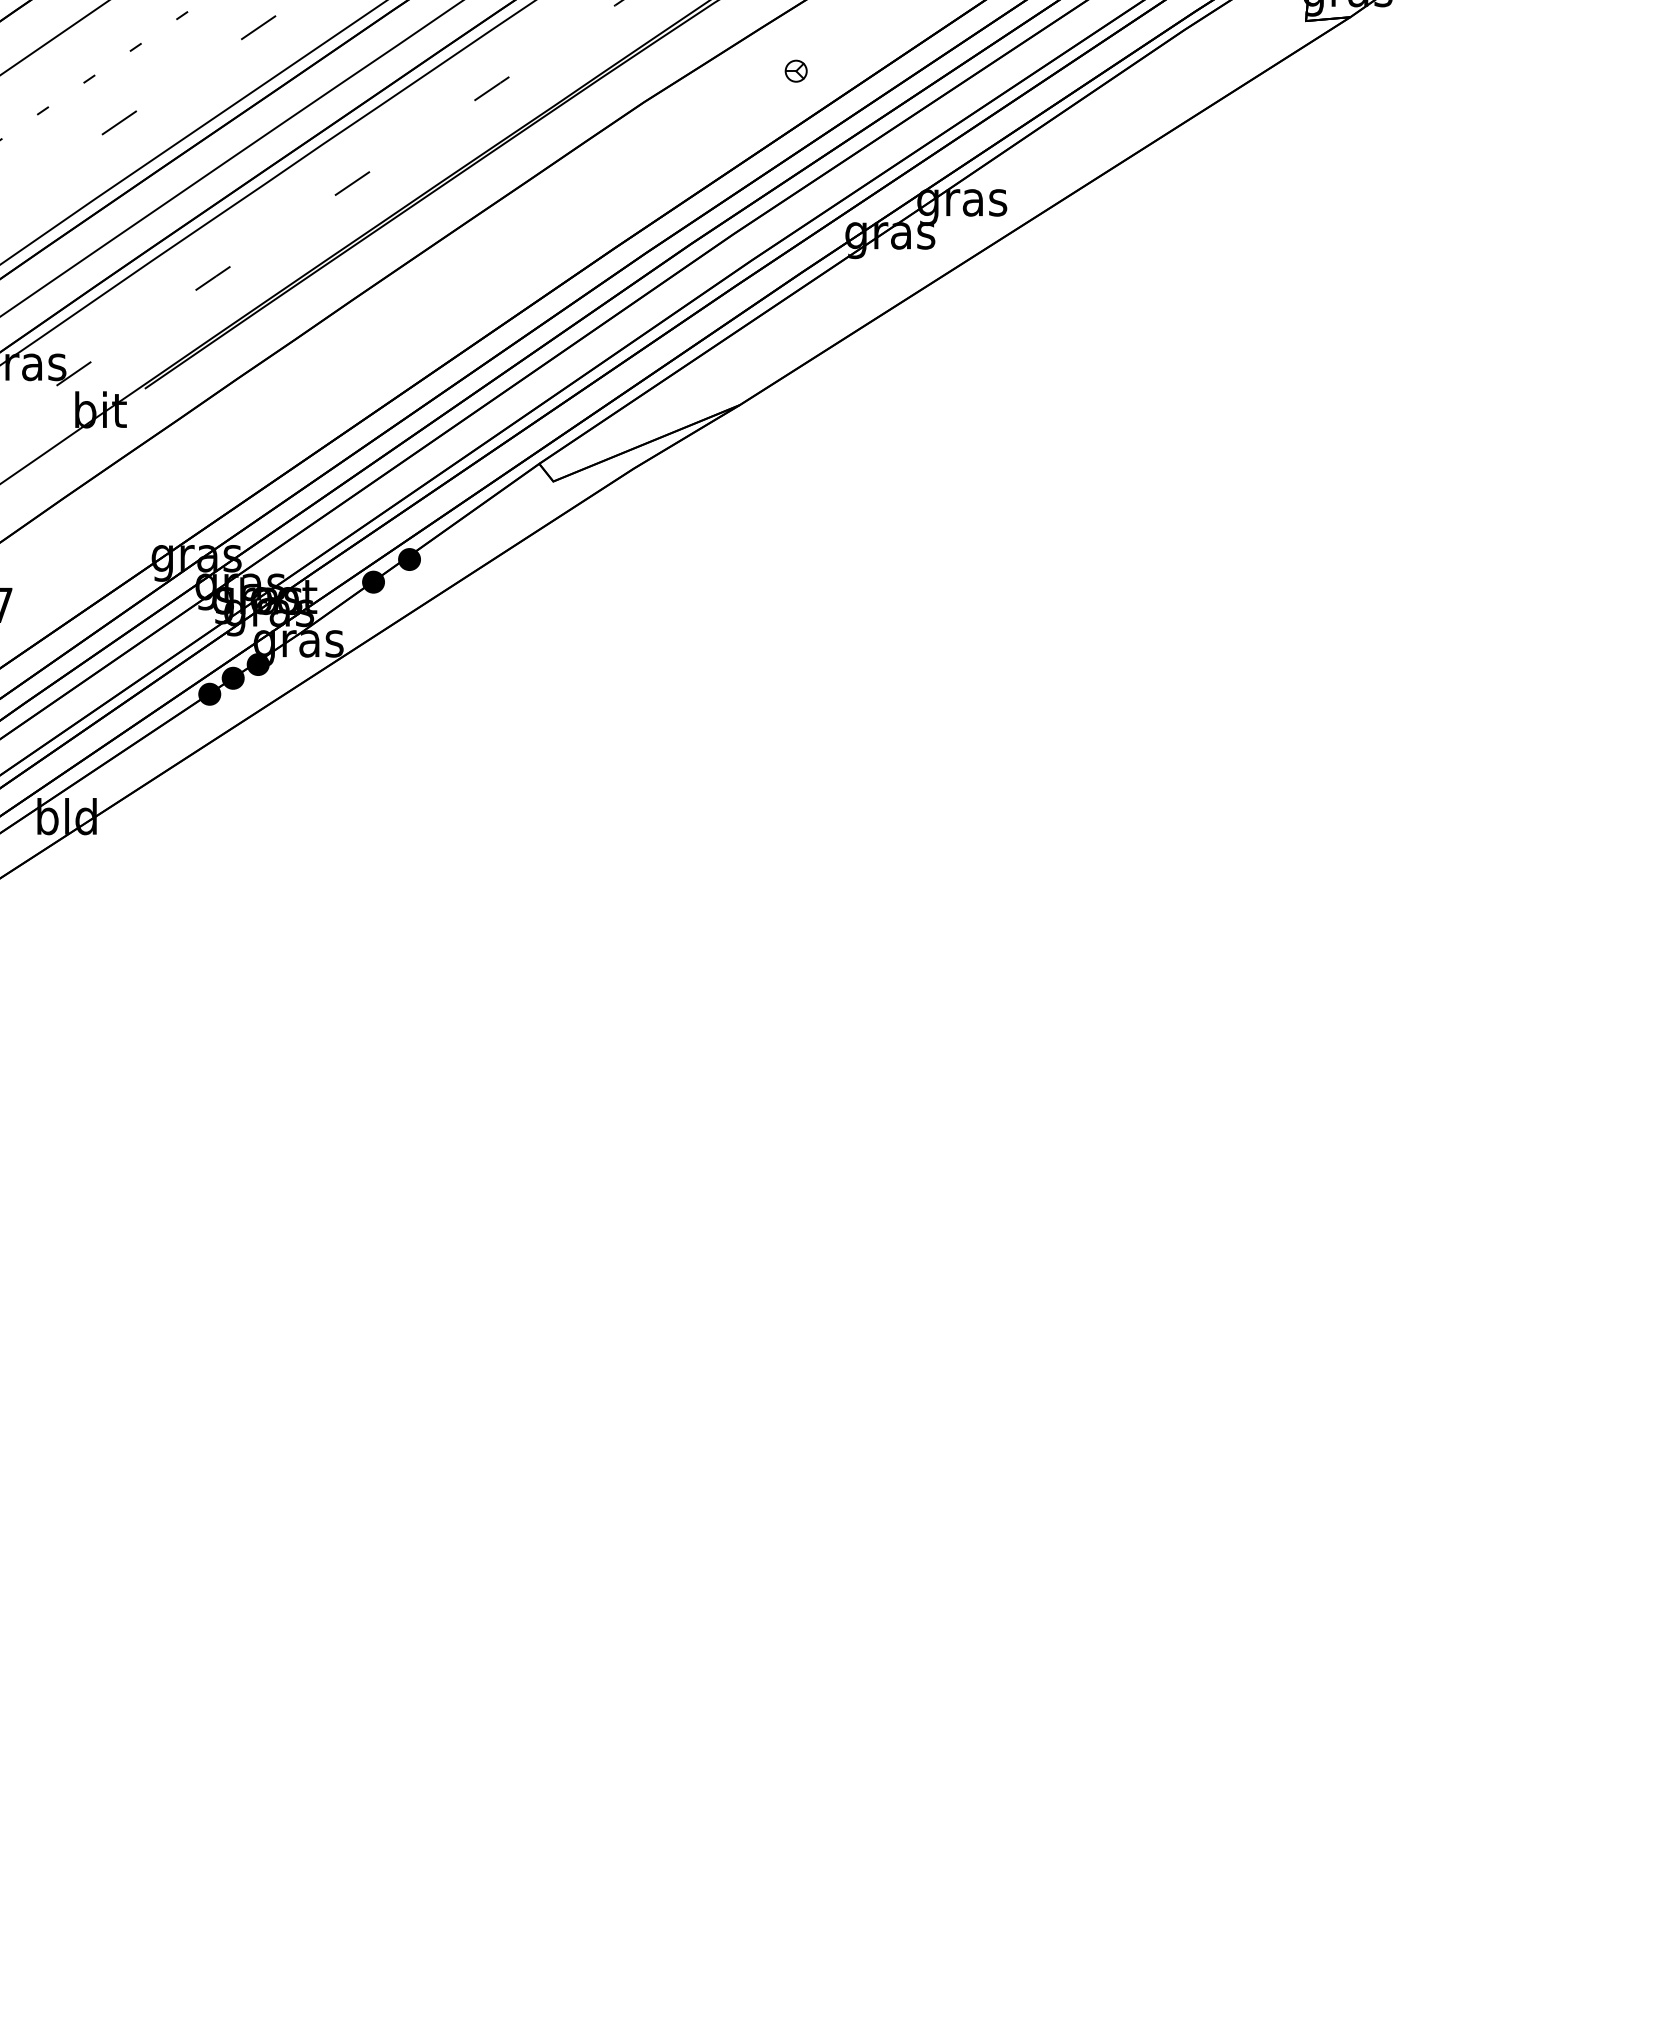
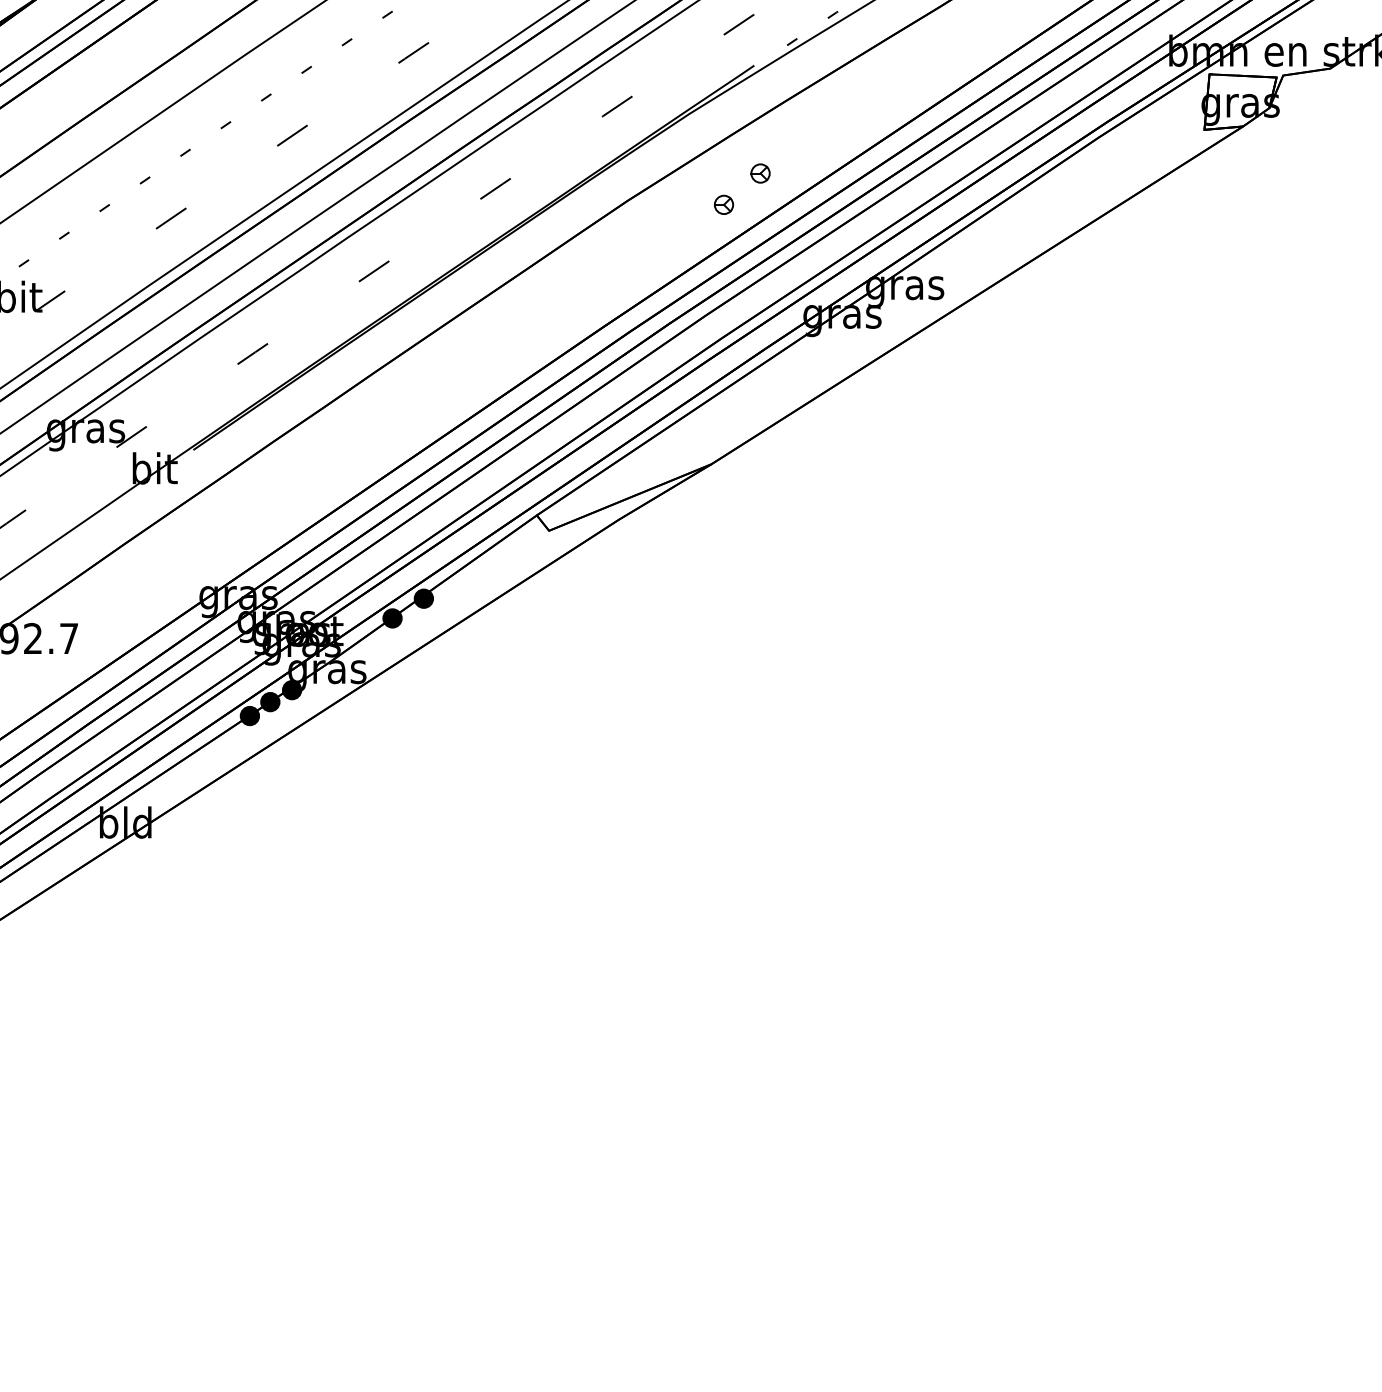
part: (753, 106) -> (723, 204), added

